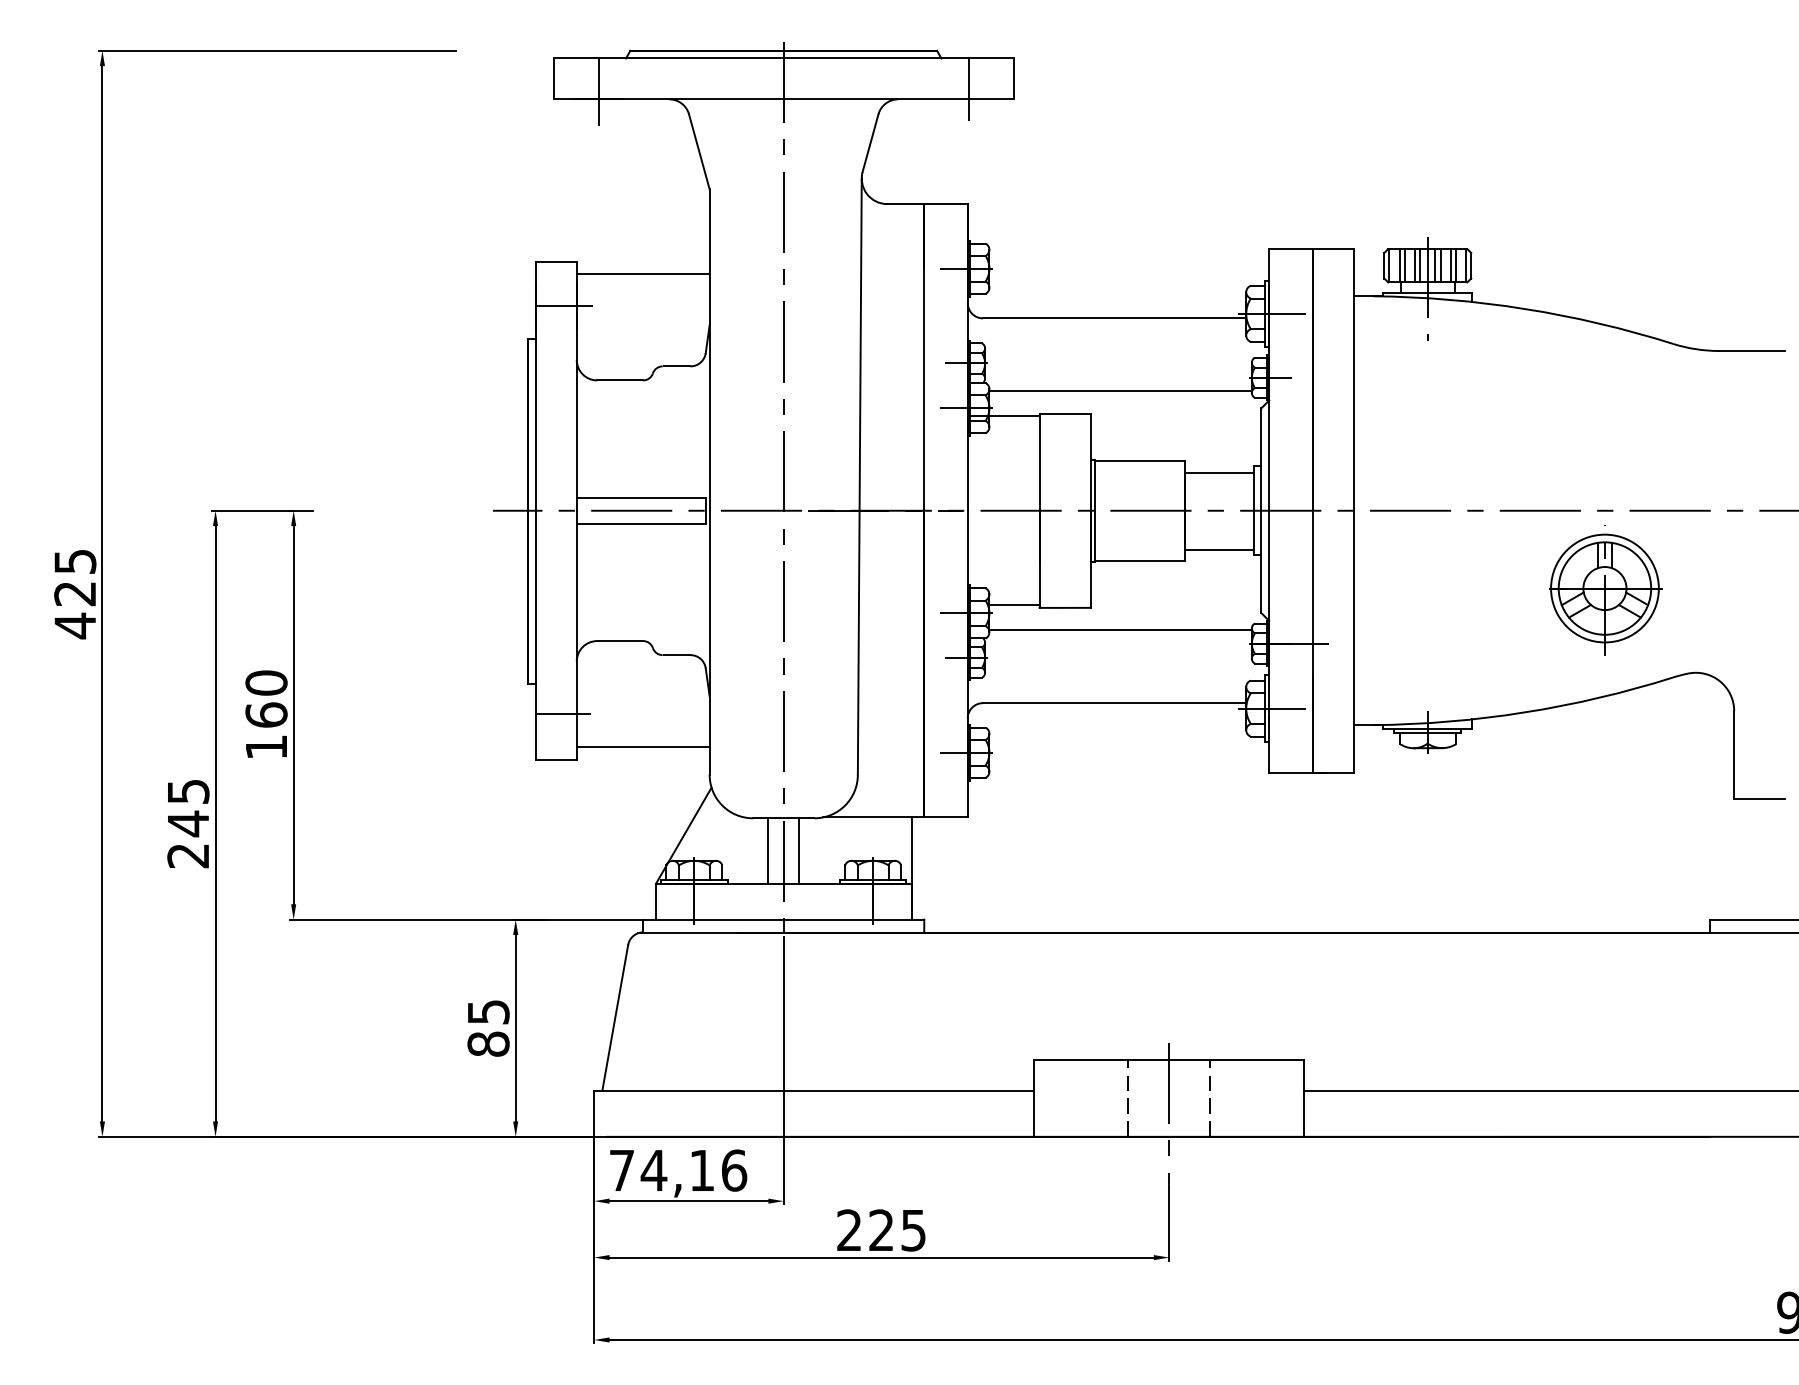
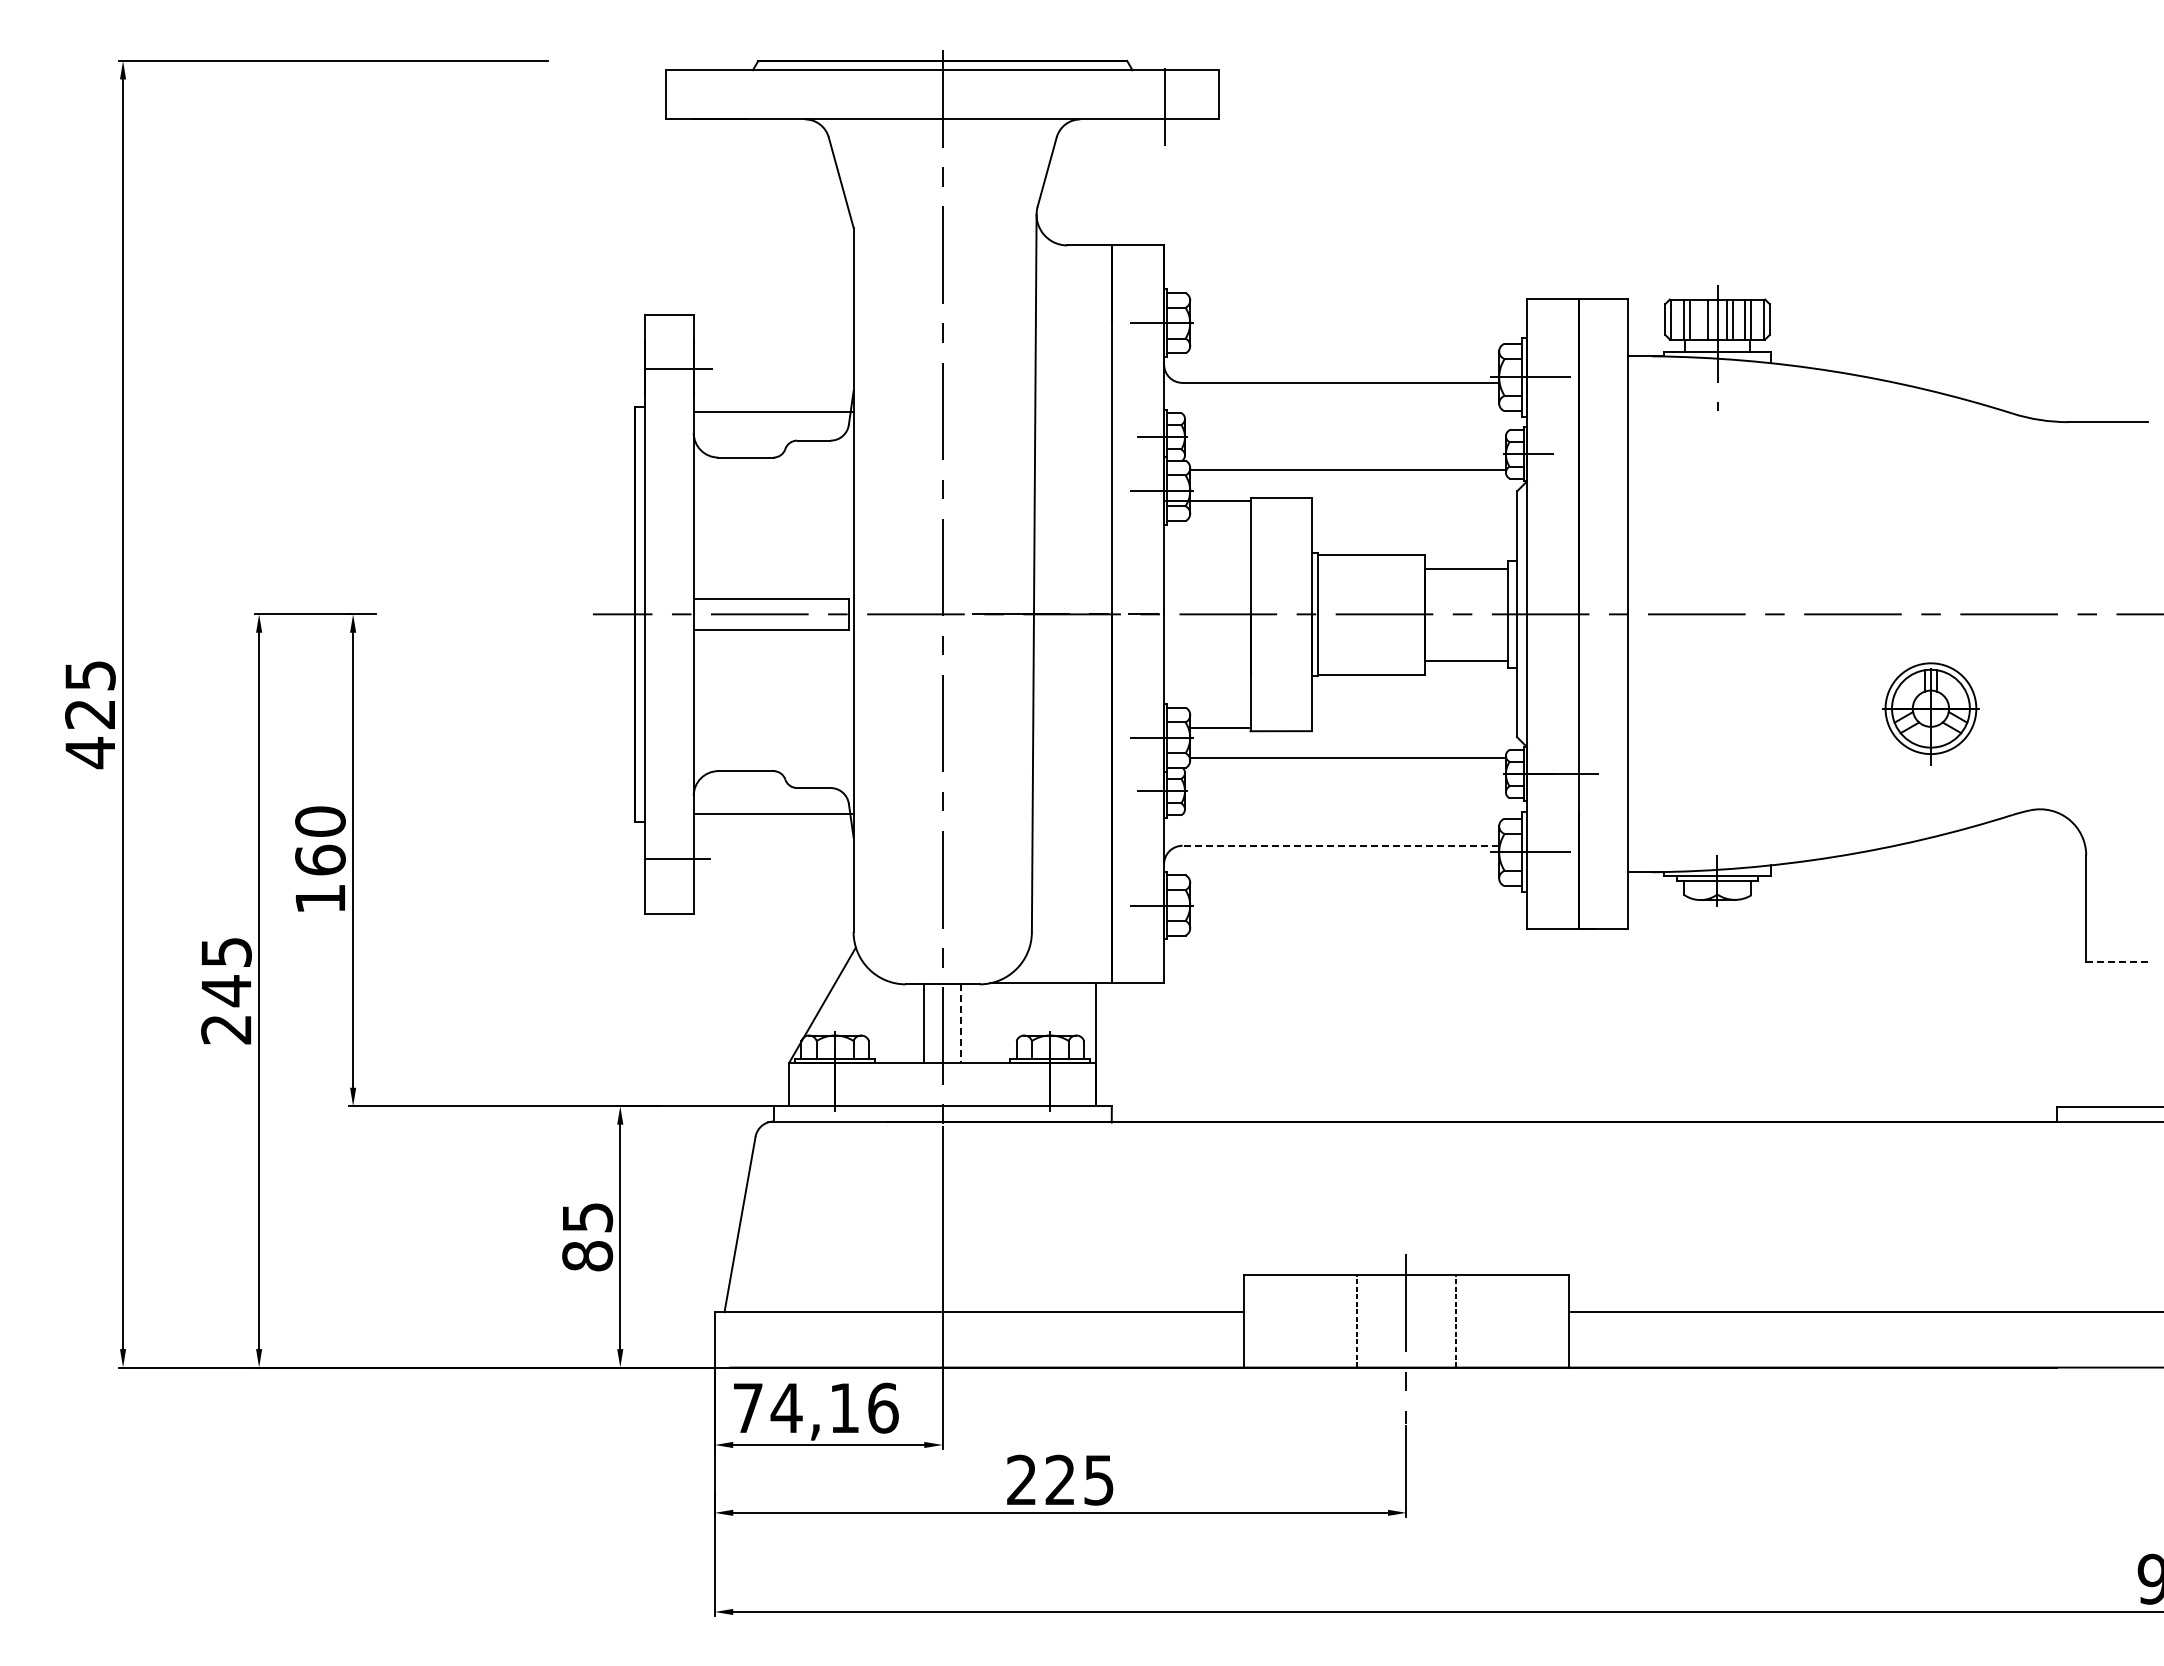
line: (599, 91) -> (720, 110), removed
line: (1415, 265) -> (1702, 319), removed
line: (643, 274) -> (773, 412), moved
part: (1605, 590) -> (1931, 710), size x0.7
line: (1114, 702) -> (1340, 845), solid -> dashed
line: (643, 746) -> (773, 813), moved
line: (1759, 799) -> (2116, 961), solid -> dashed
line: (799, 851) -> (961, 1024), solid -> dashed

